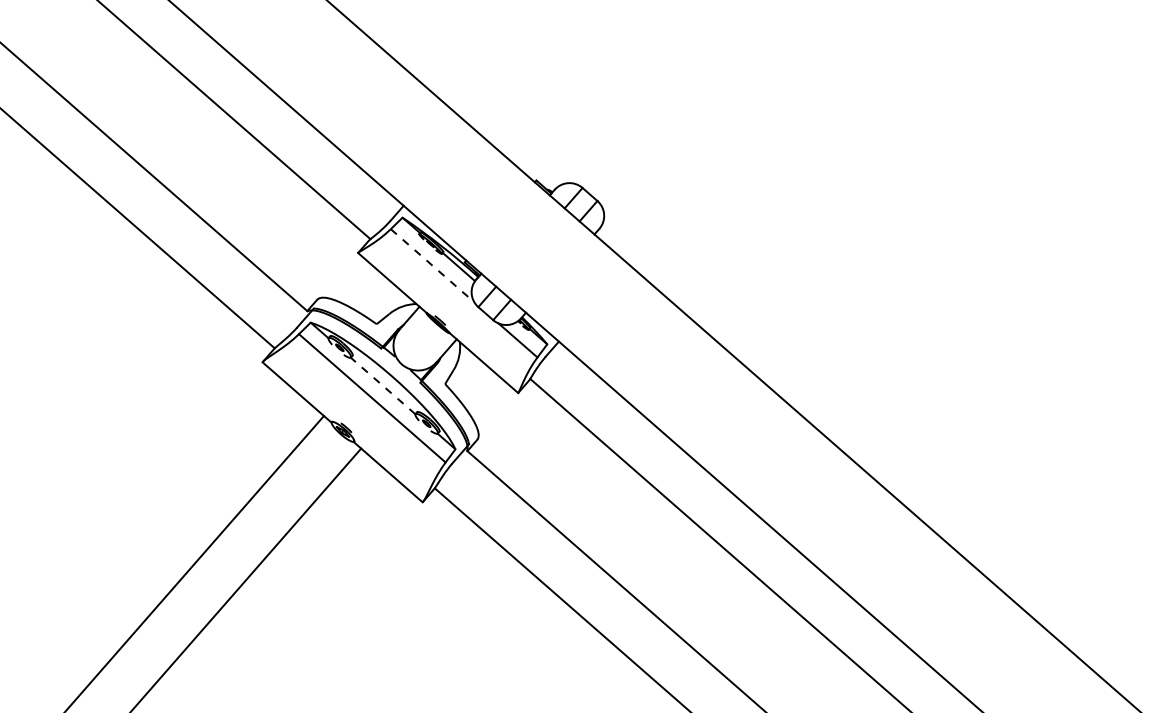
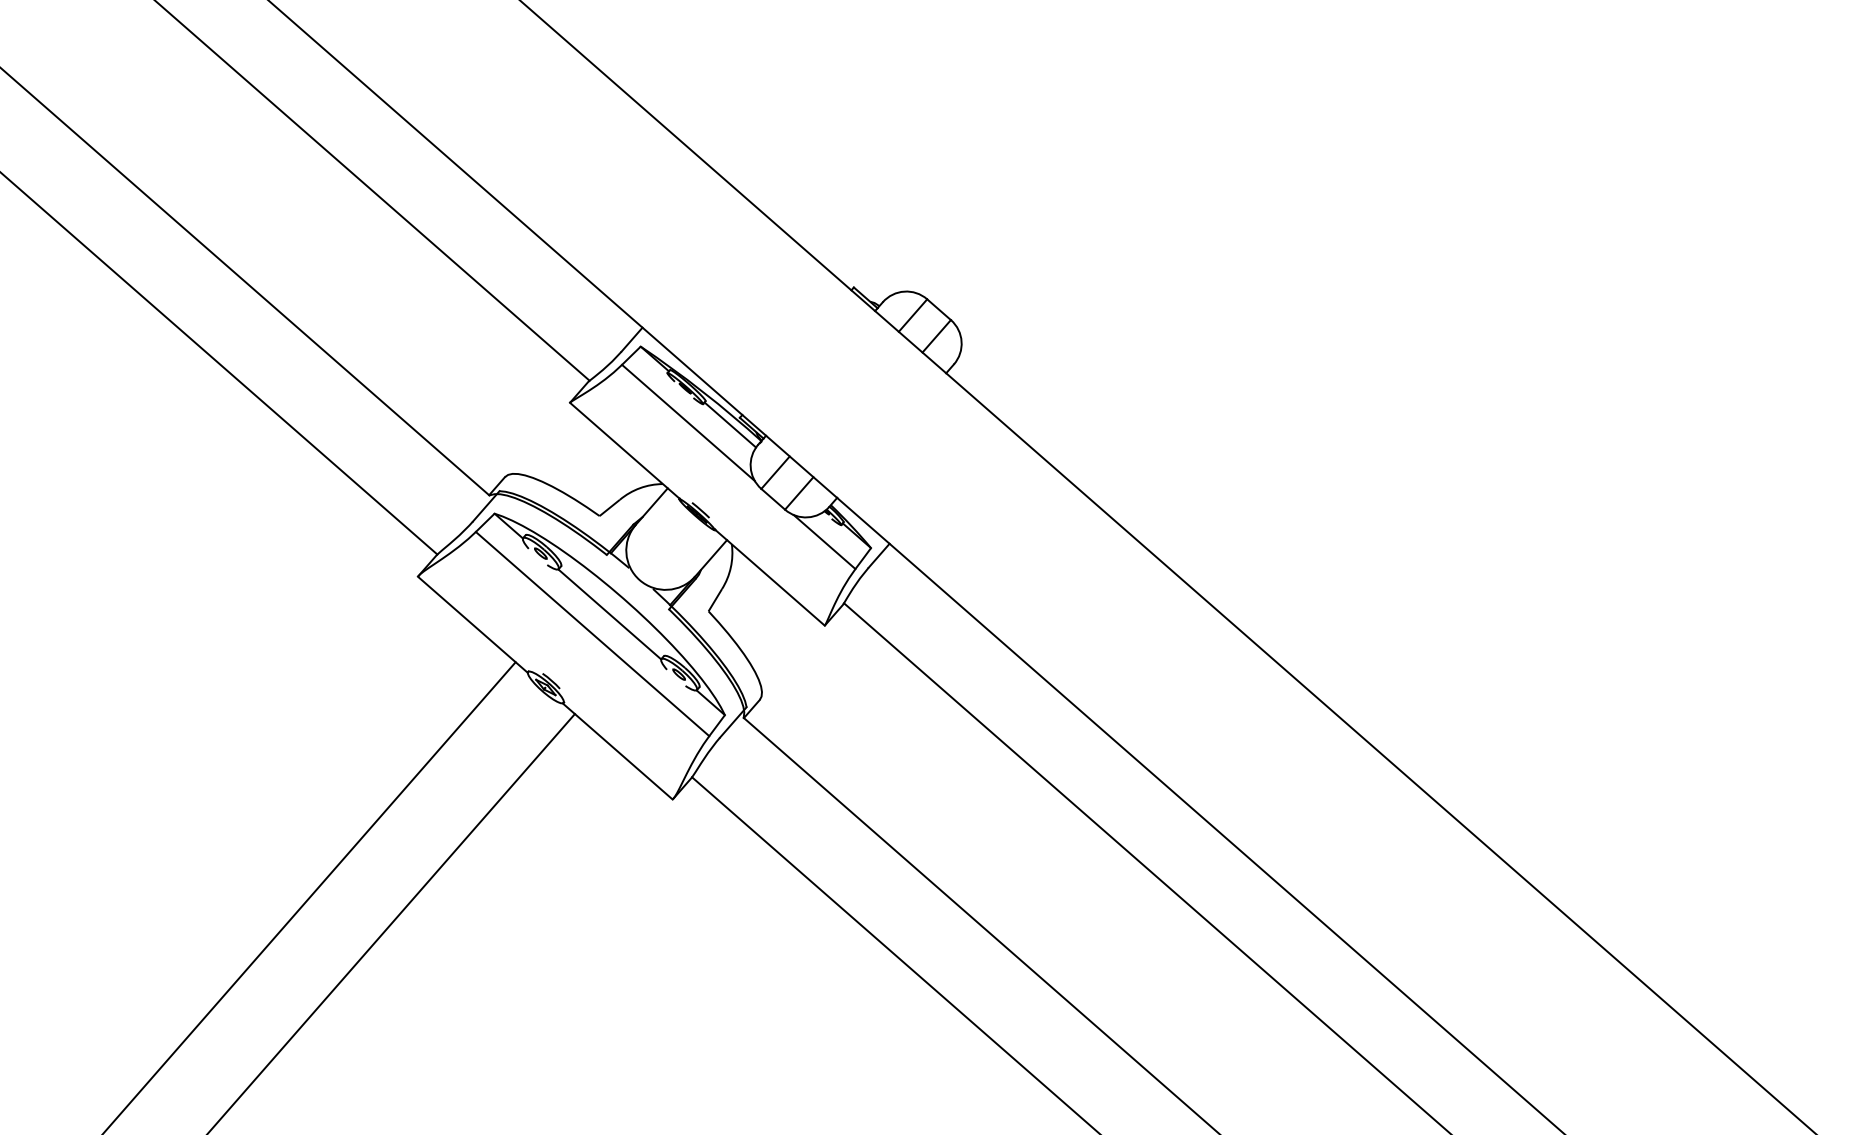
line: (432, 266) -> (688, 424), dashed -> solid
line: (383, 385) -> (610, 613), dashed -> solid

